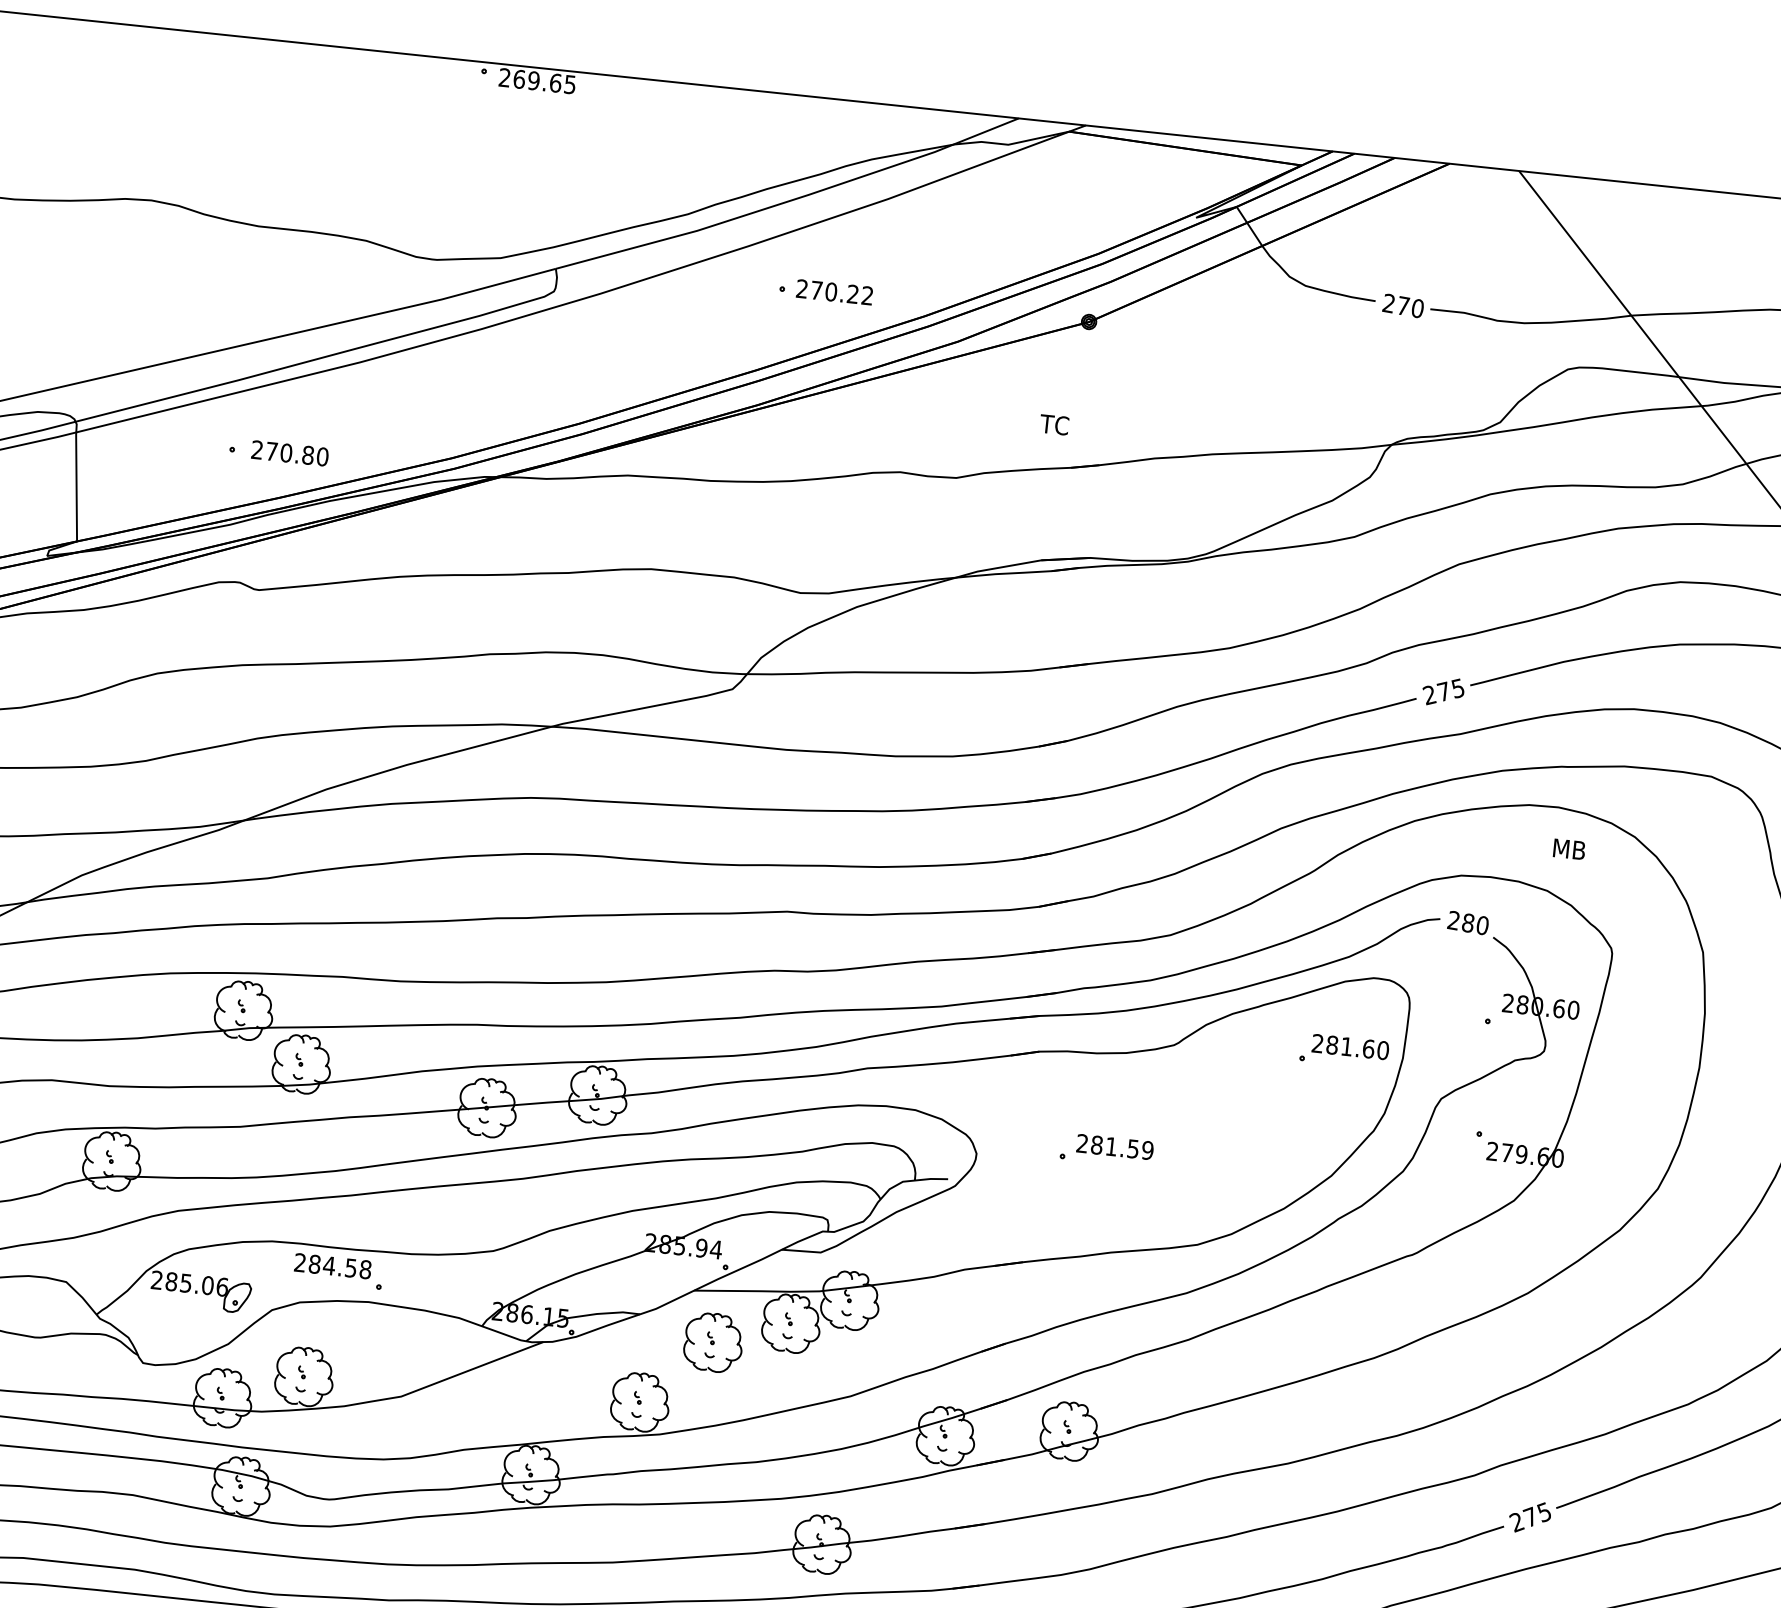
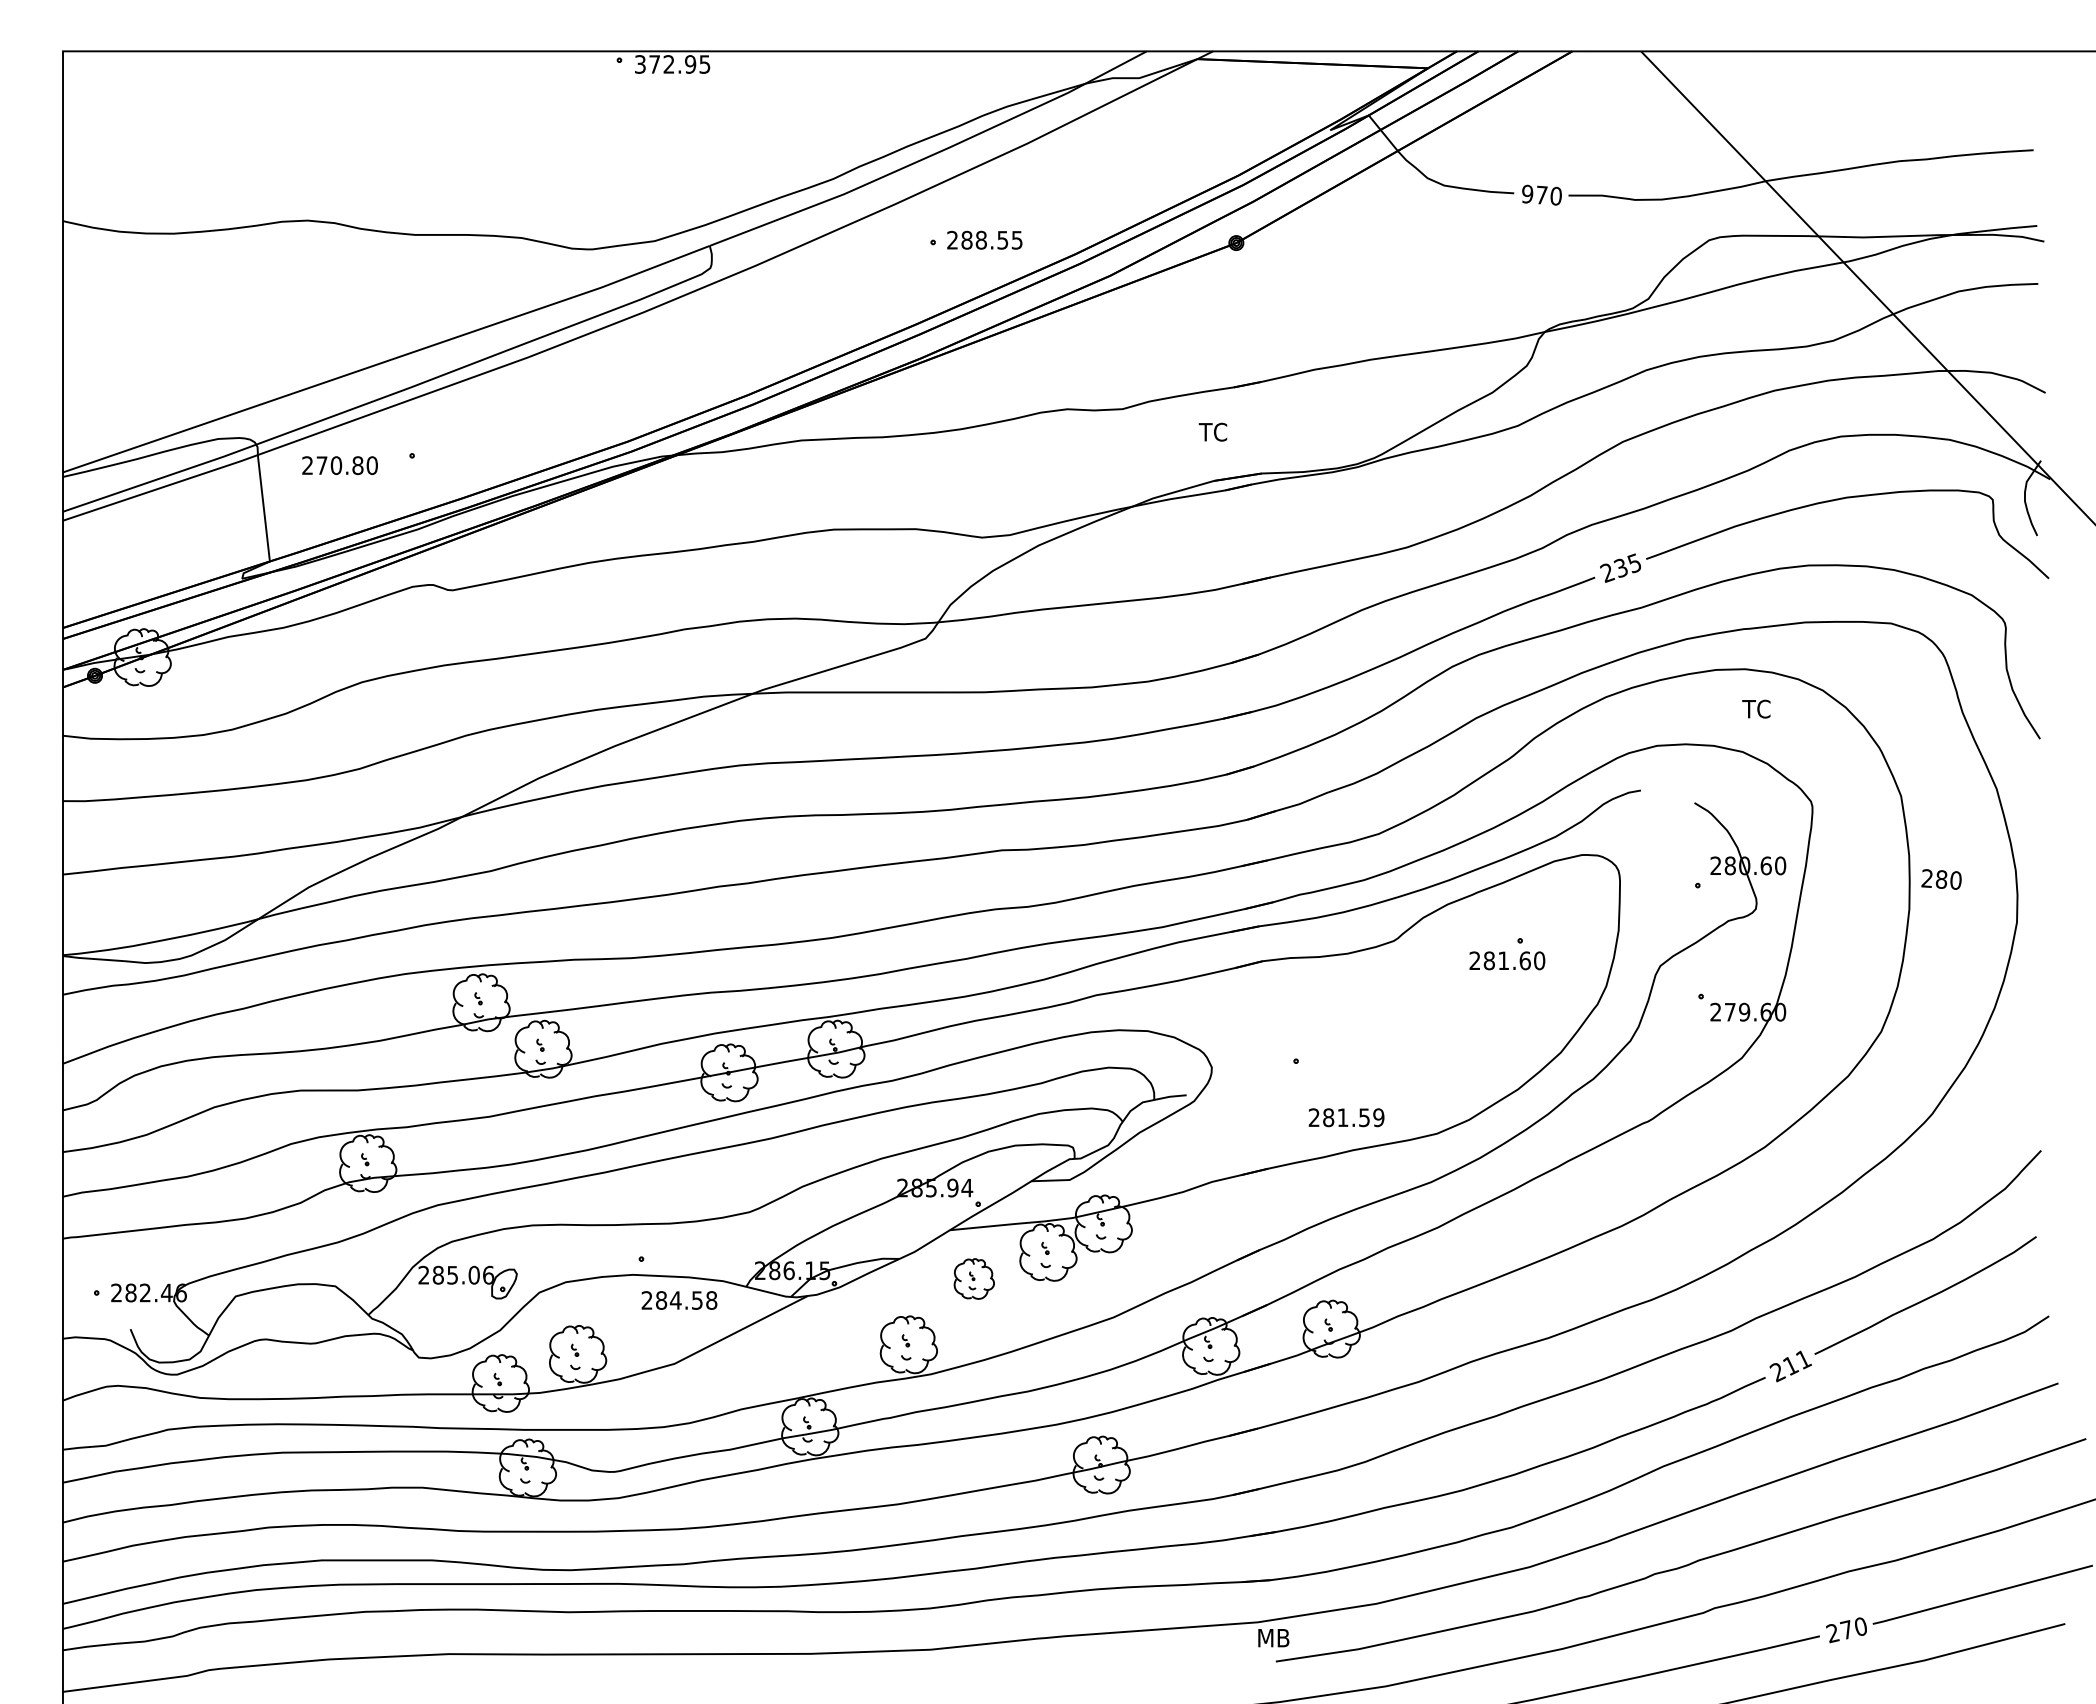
text: (530, 80) -> (665, 64), 269.65 -> 372.95
text: (841, 292) -> (991, 239), 270.22 -> 288.55
text: (1389, 302) -> (1527, 193), 270 -> 970
text: (1053, 424) -> (1212, 431), moved
text: (289, 453) -> (339, 465), moved
text: (1443, 691) -> (1620, 567), 275 -> 235
text: (1568, 848) -> (1758, 708), MB -> TC
text: (1468, 923) -> (1941, 879), moved
text: (1350, 1046) -> (1507, 960), moved
text: (1115, 1146) -> (1346, 1117), moved
text: (333, 1266) -> (679, 1300), moved
part: (713, 1342) -> (974, 1278), size x0.7
text: (1536, 1514) -> (1796, 1362), 275 -> 211

